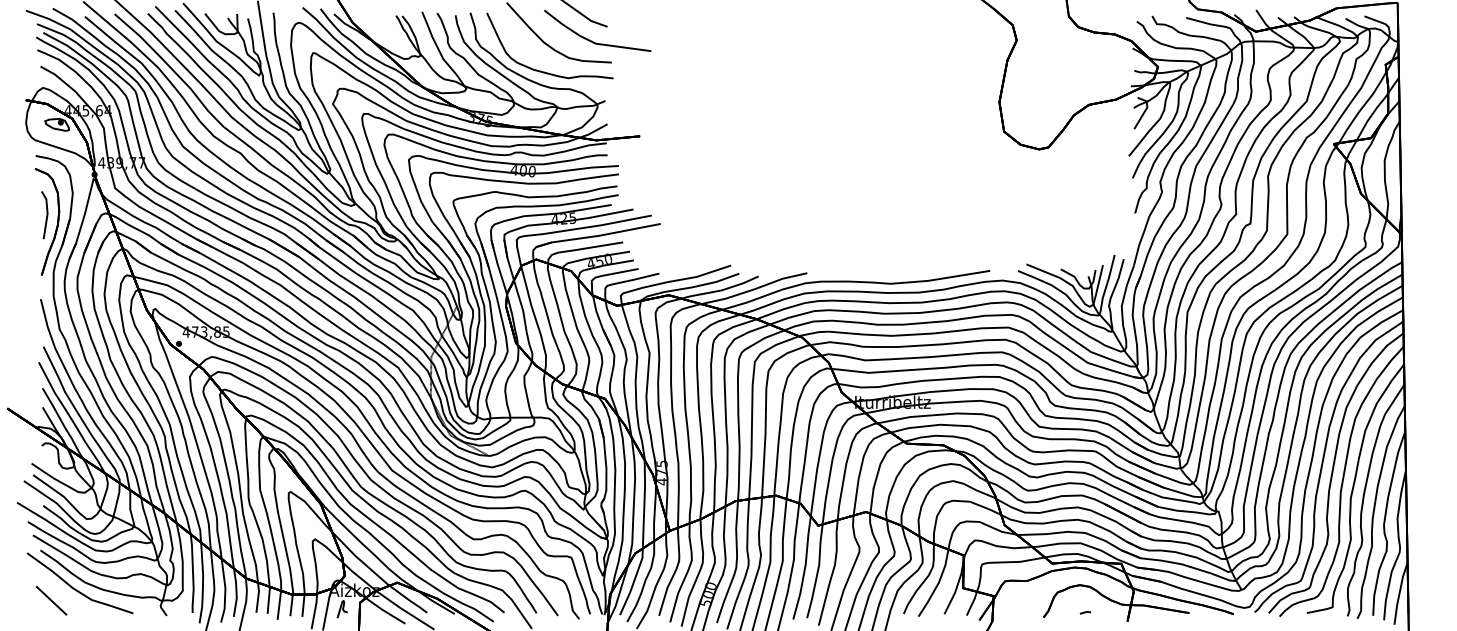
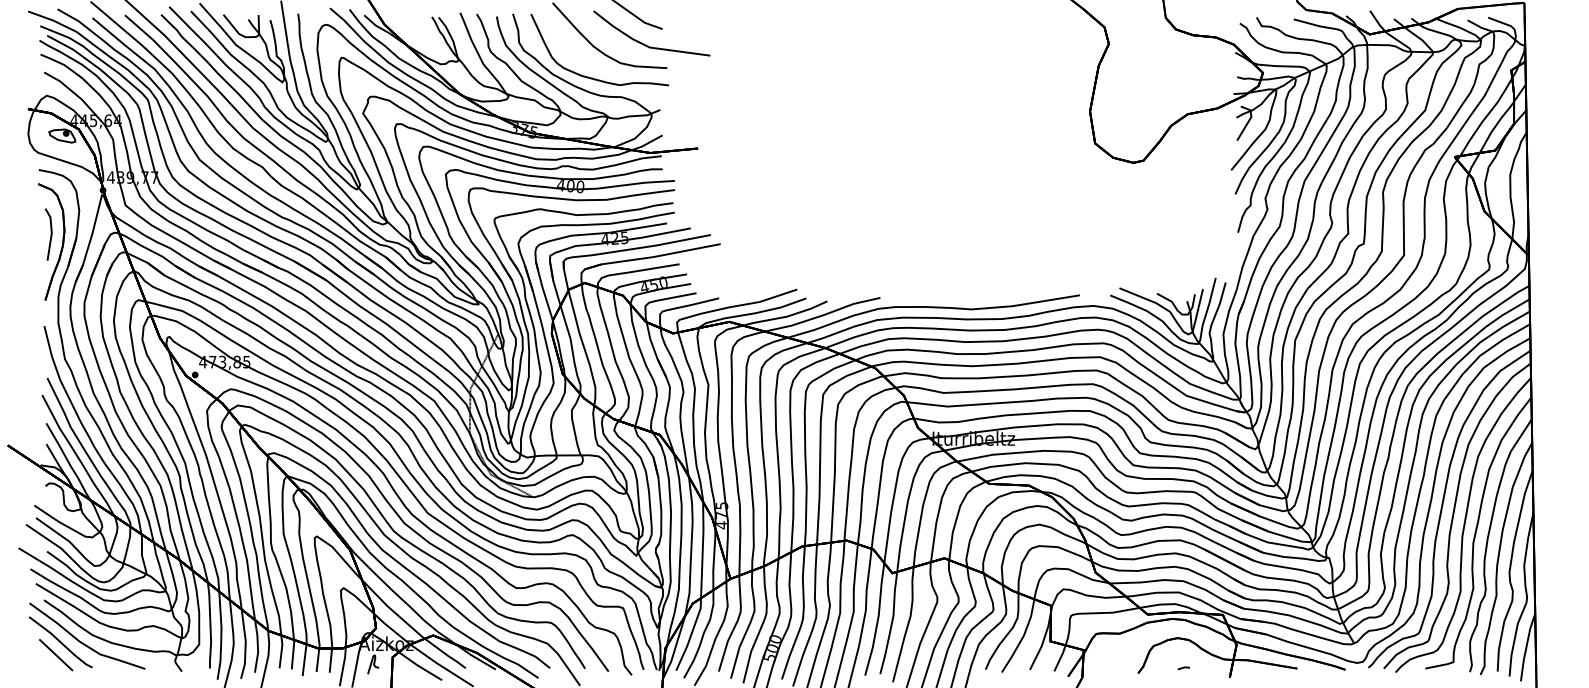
line: (55, 589) -> (60, 642), added

